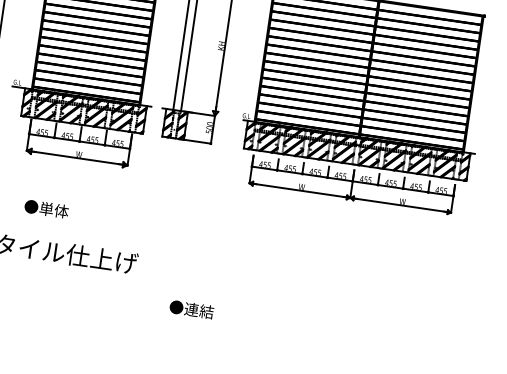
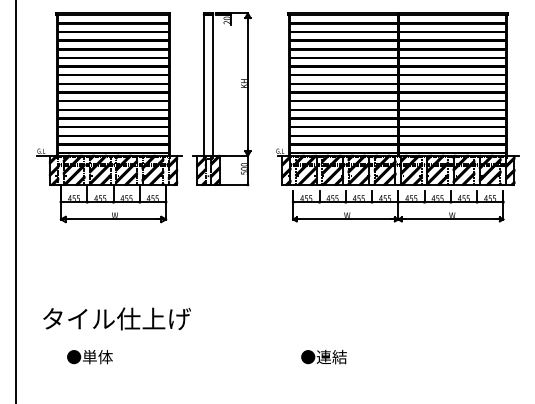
text: (46, 209) -> (89, 357), moved
text: (191, 308) -> (323, 356), moved

